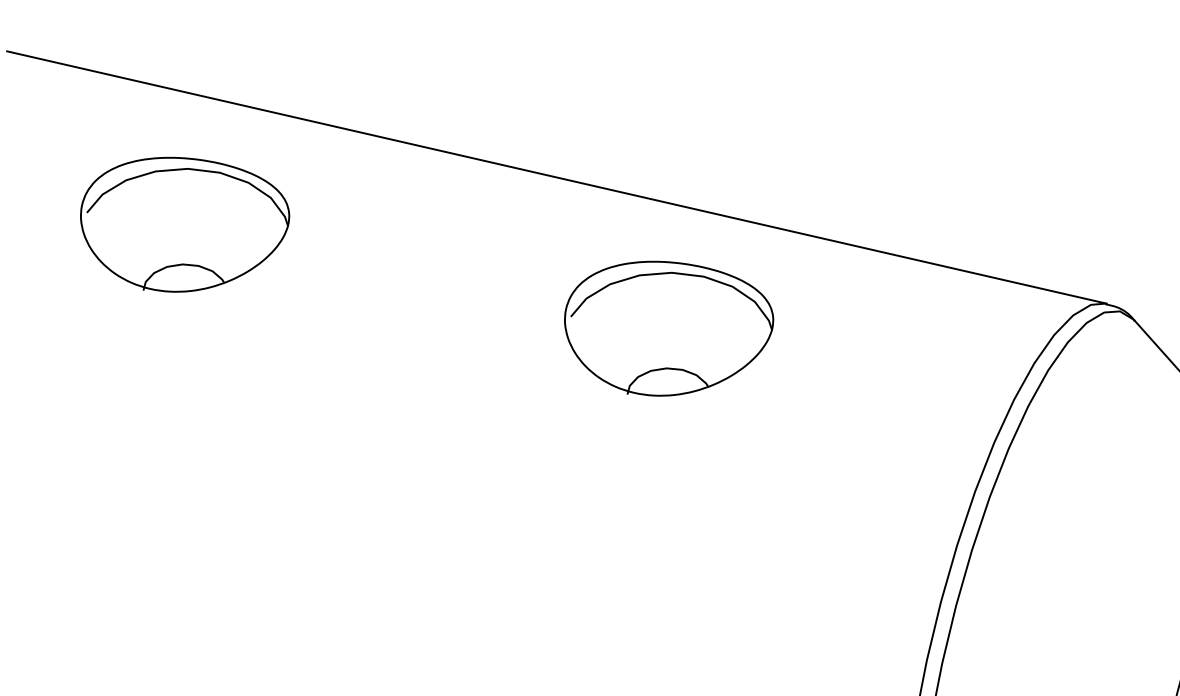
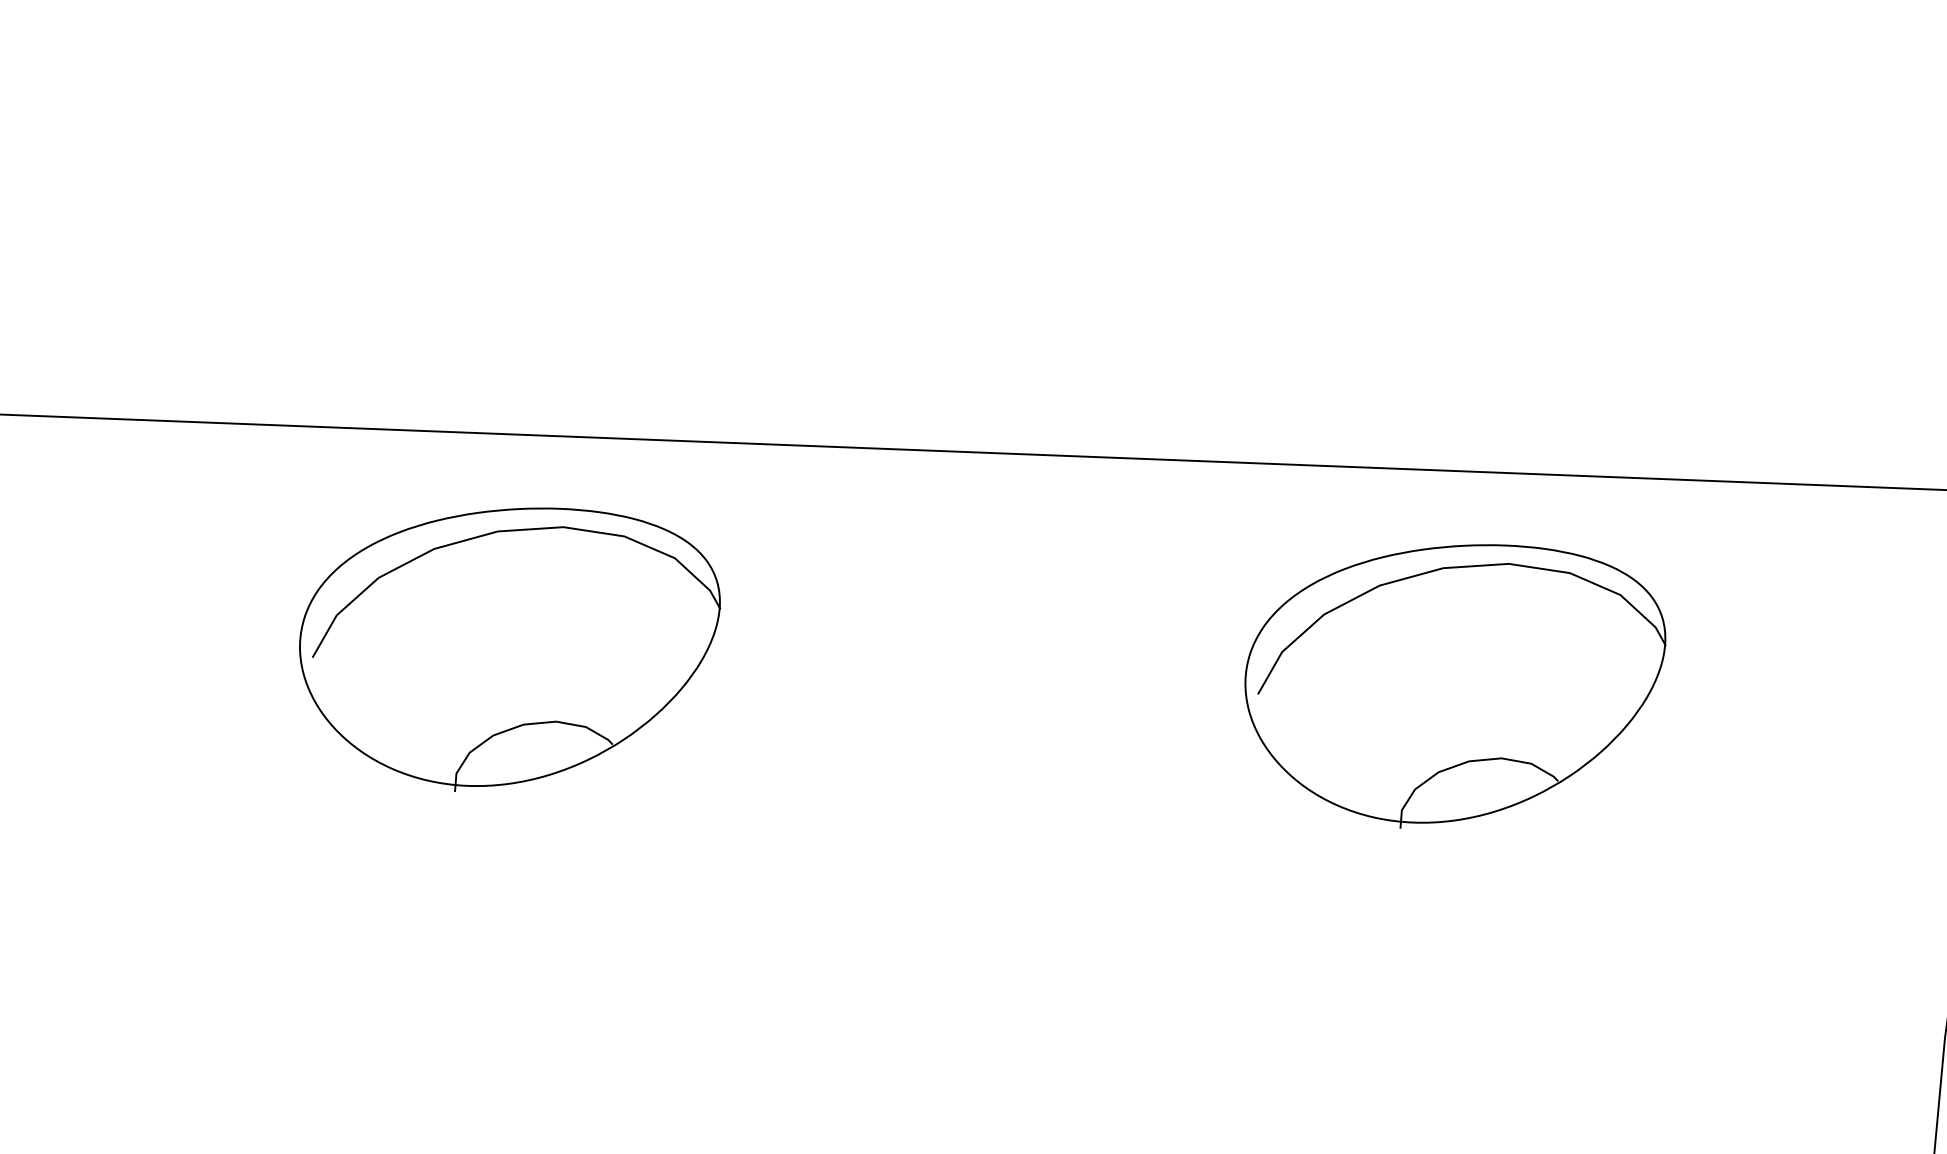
part: (185, 224) -> (514, 643), moved
part: (669, 328) -> (1459, 680), moved

